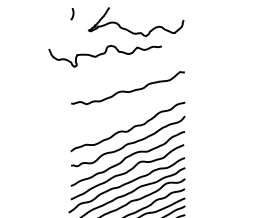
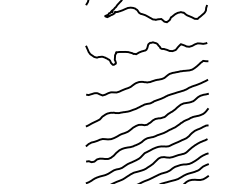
curve: (104, 54) -> (145, 51), moved
curve: (127, 111) -> (146, 103), added

